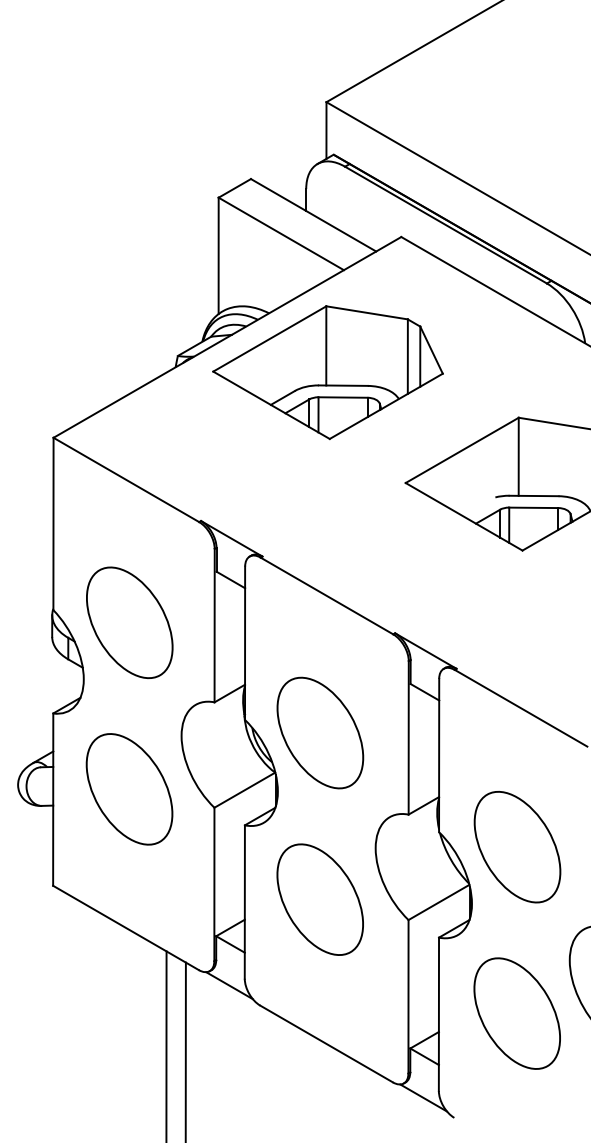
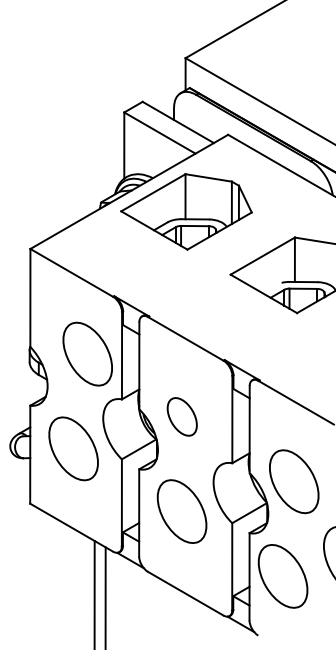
part: (129, 621) -> (87, 353), moved
part: (321, 732) -> (182, 416), size x0.6
part: (516, 1013) -> (282, 576), moved

